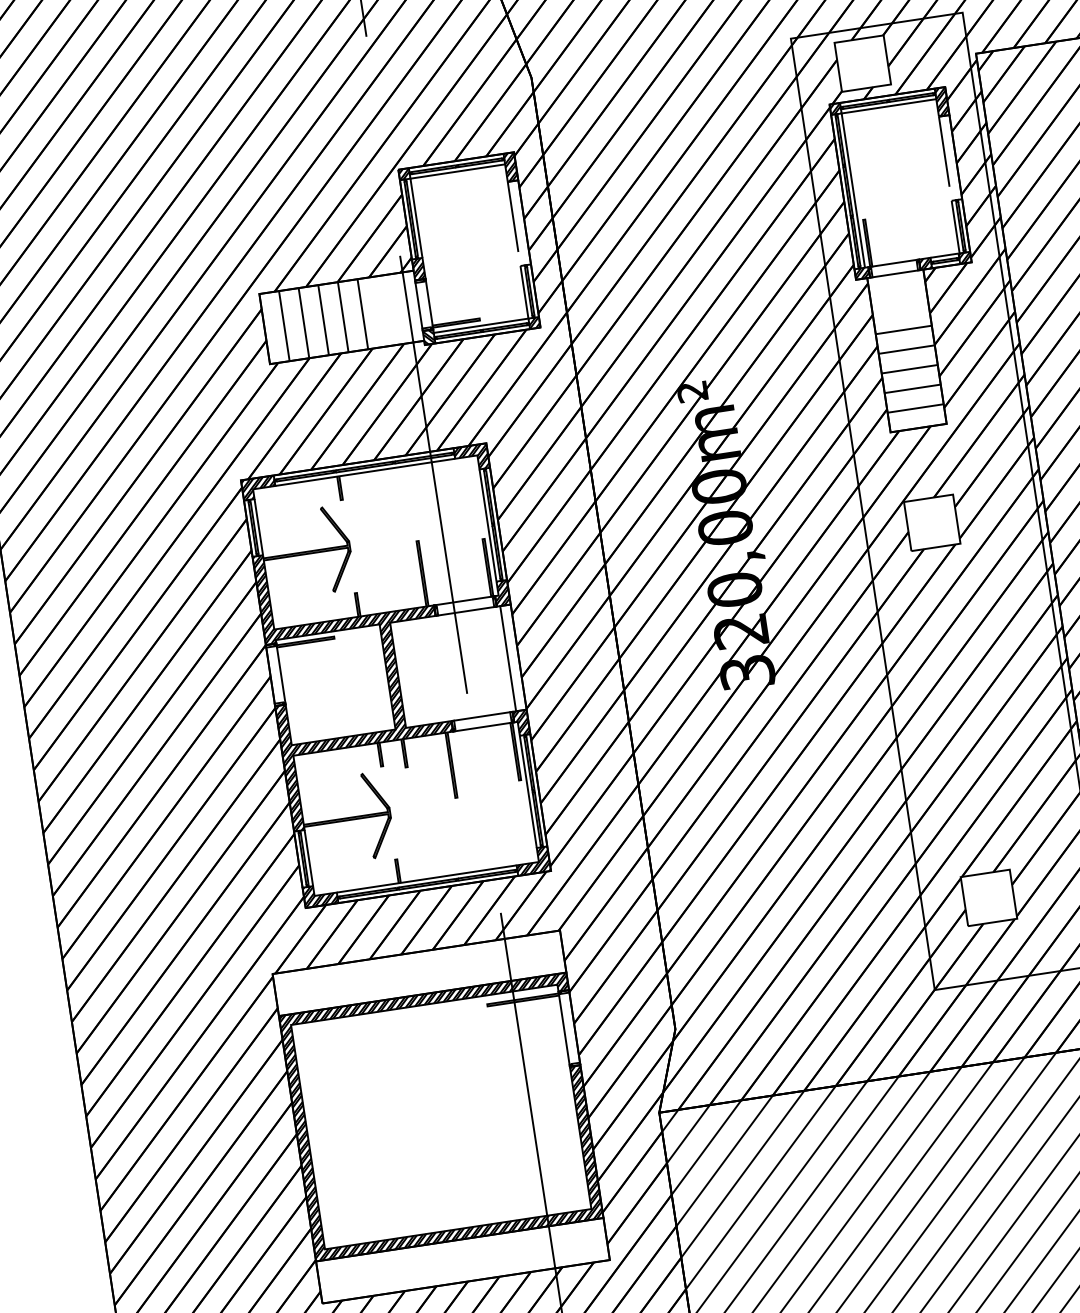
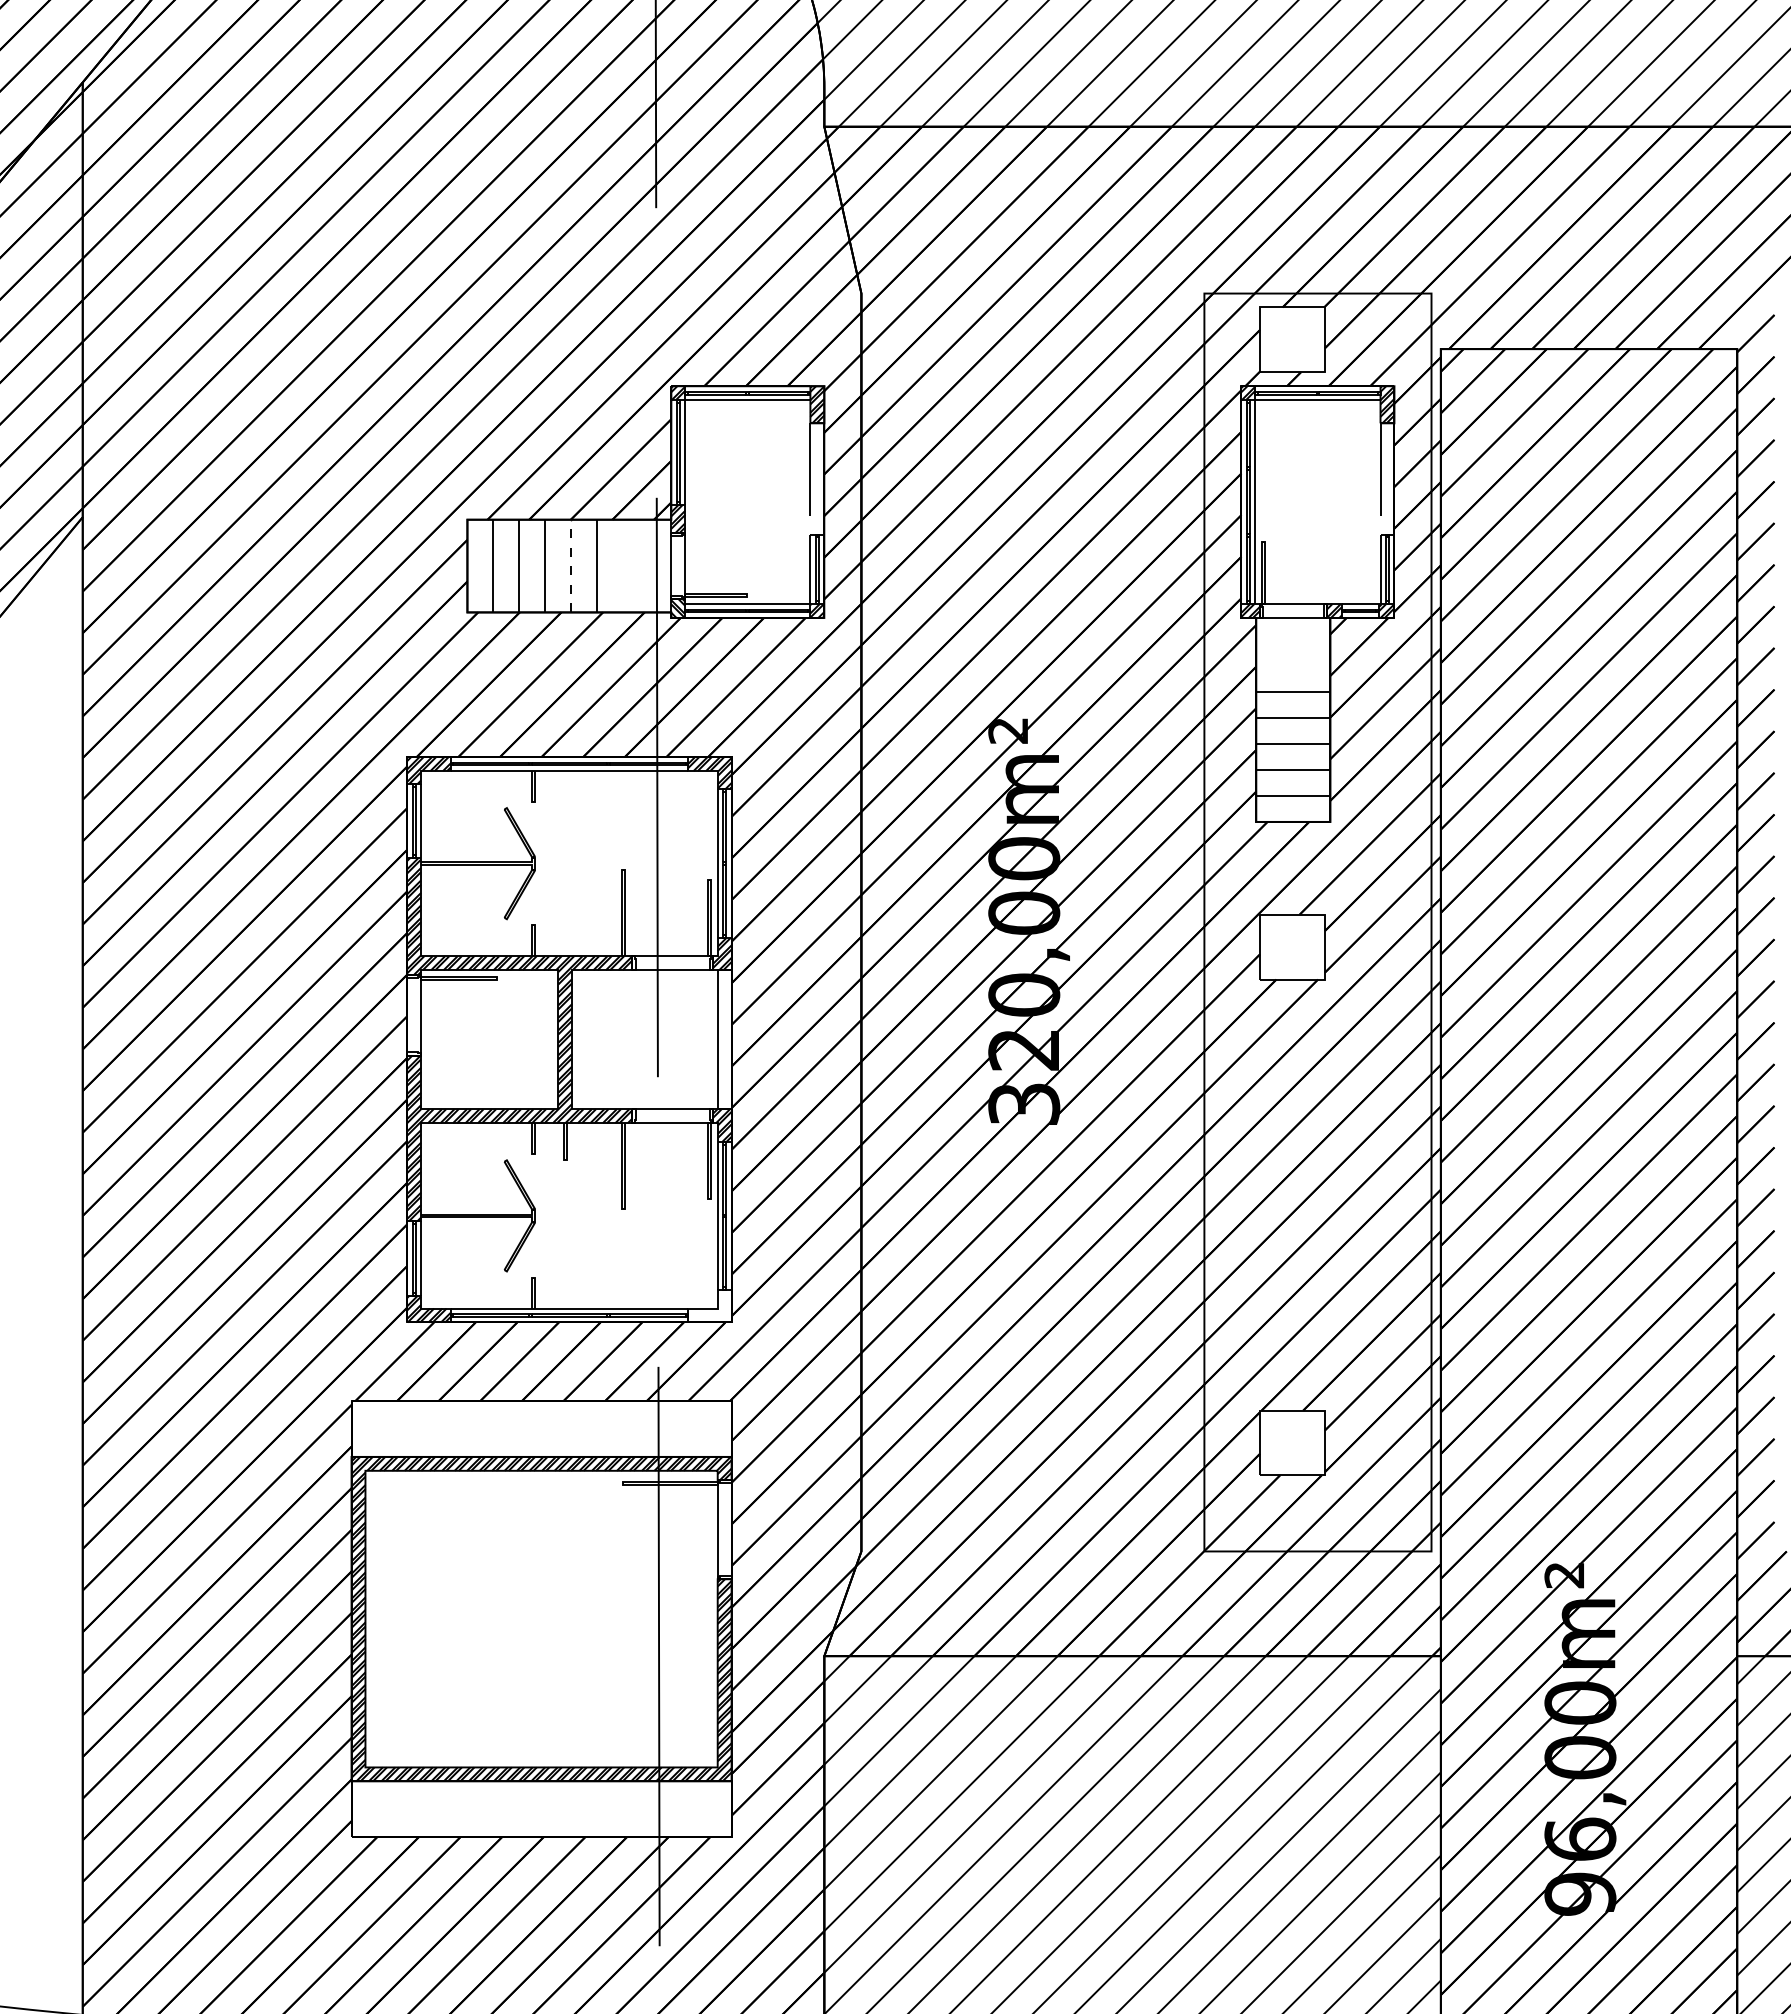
line: (343, 316) -> (571, 565), solid -> dashed
hatch: (532, 861) -> (709, 1306), removed

